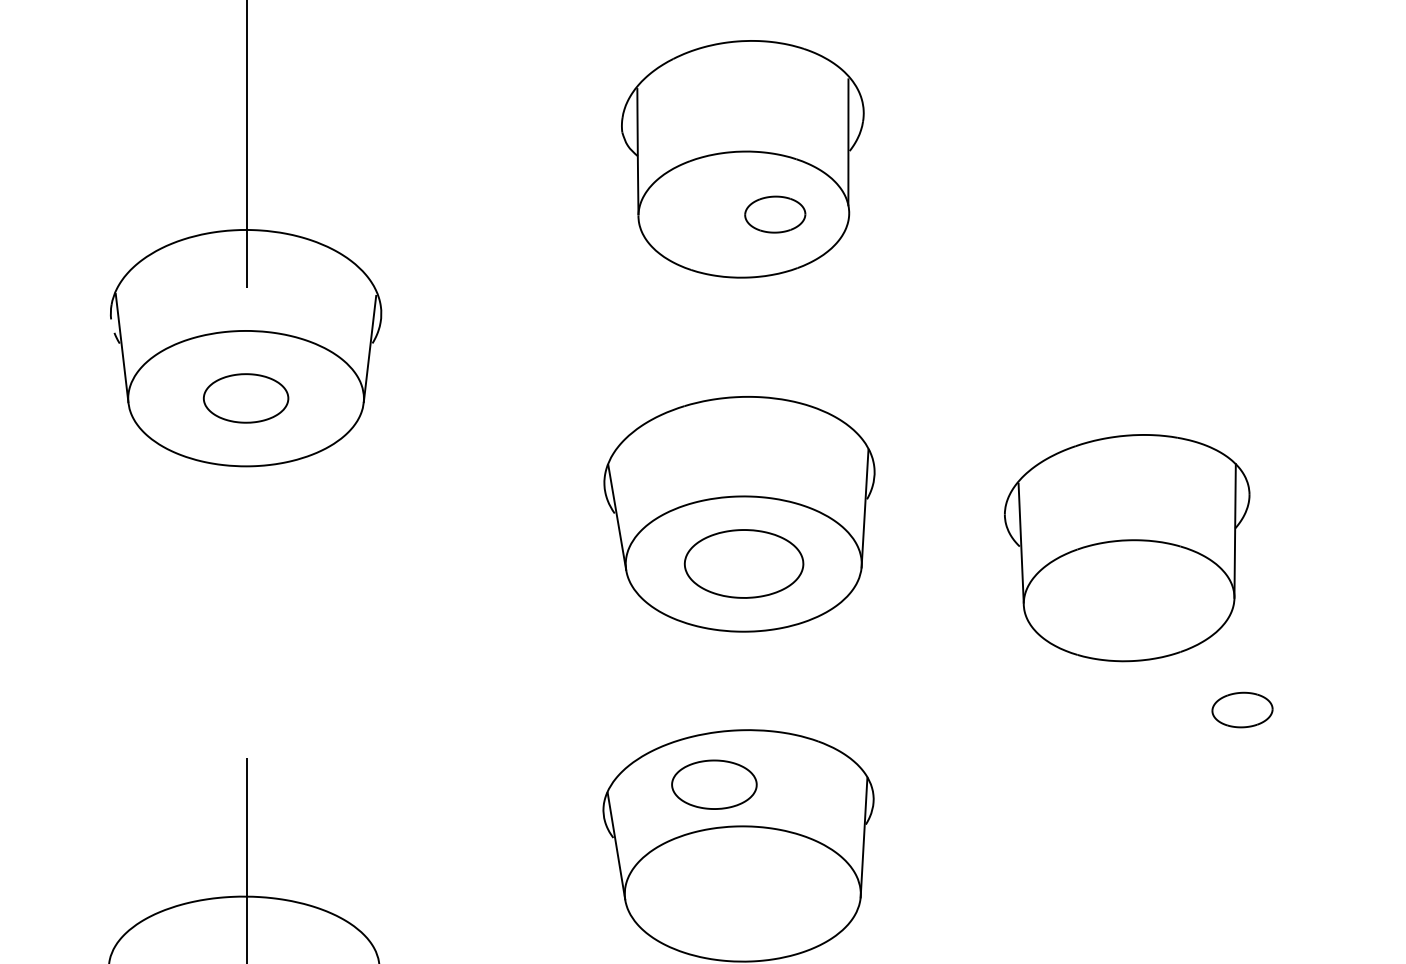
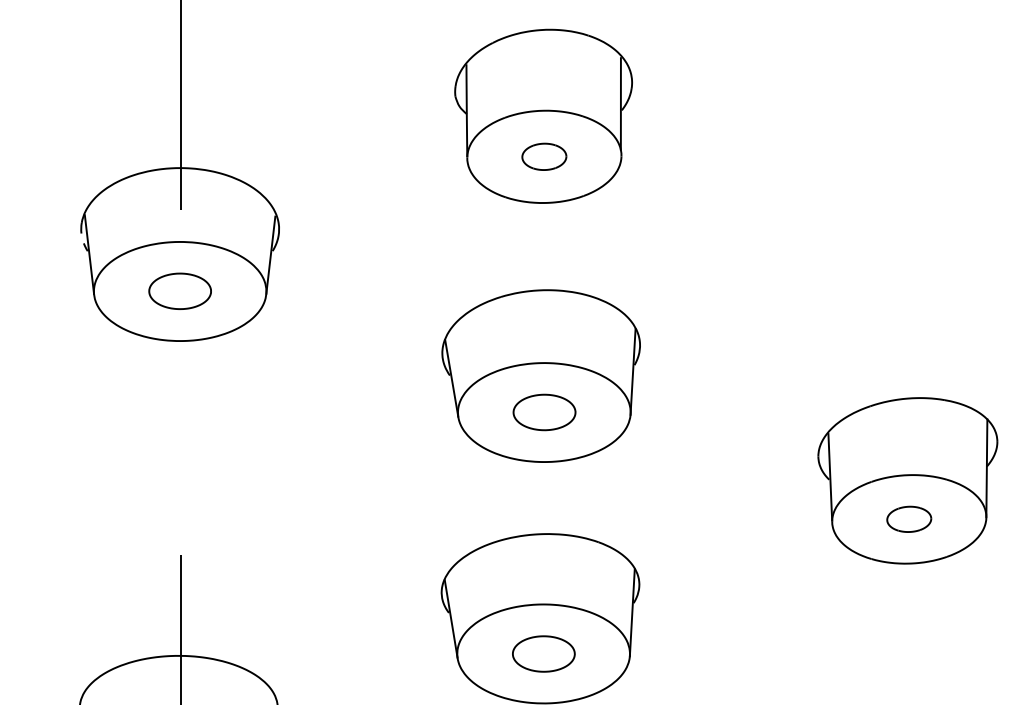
part: (775, 214) -> (544, 156), moved
part: (1126, 547) -> (907, 480), moved
part: (744, 564) -> (544, 412), size x0.71
part: (713, 784) -> (543, 653), moved

